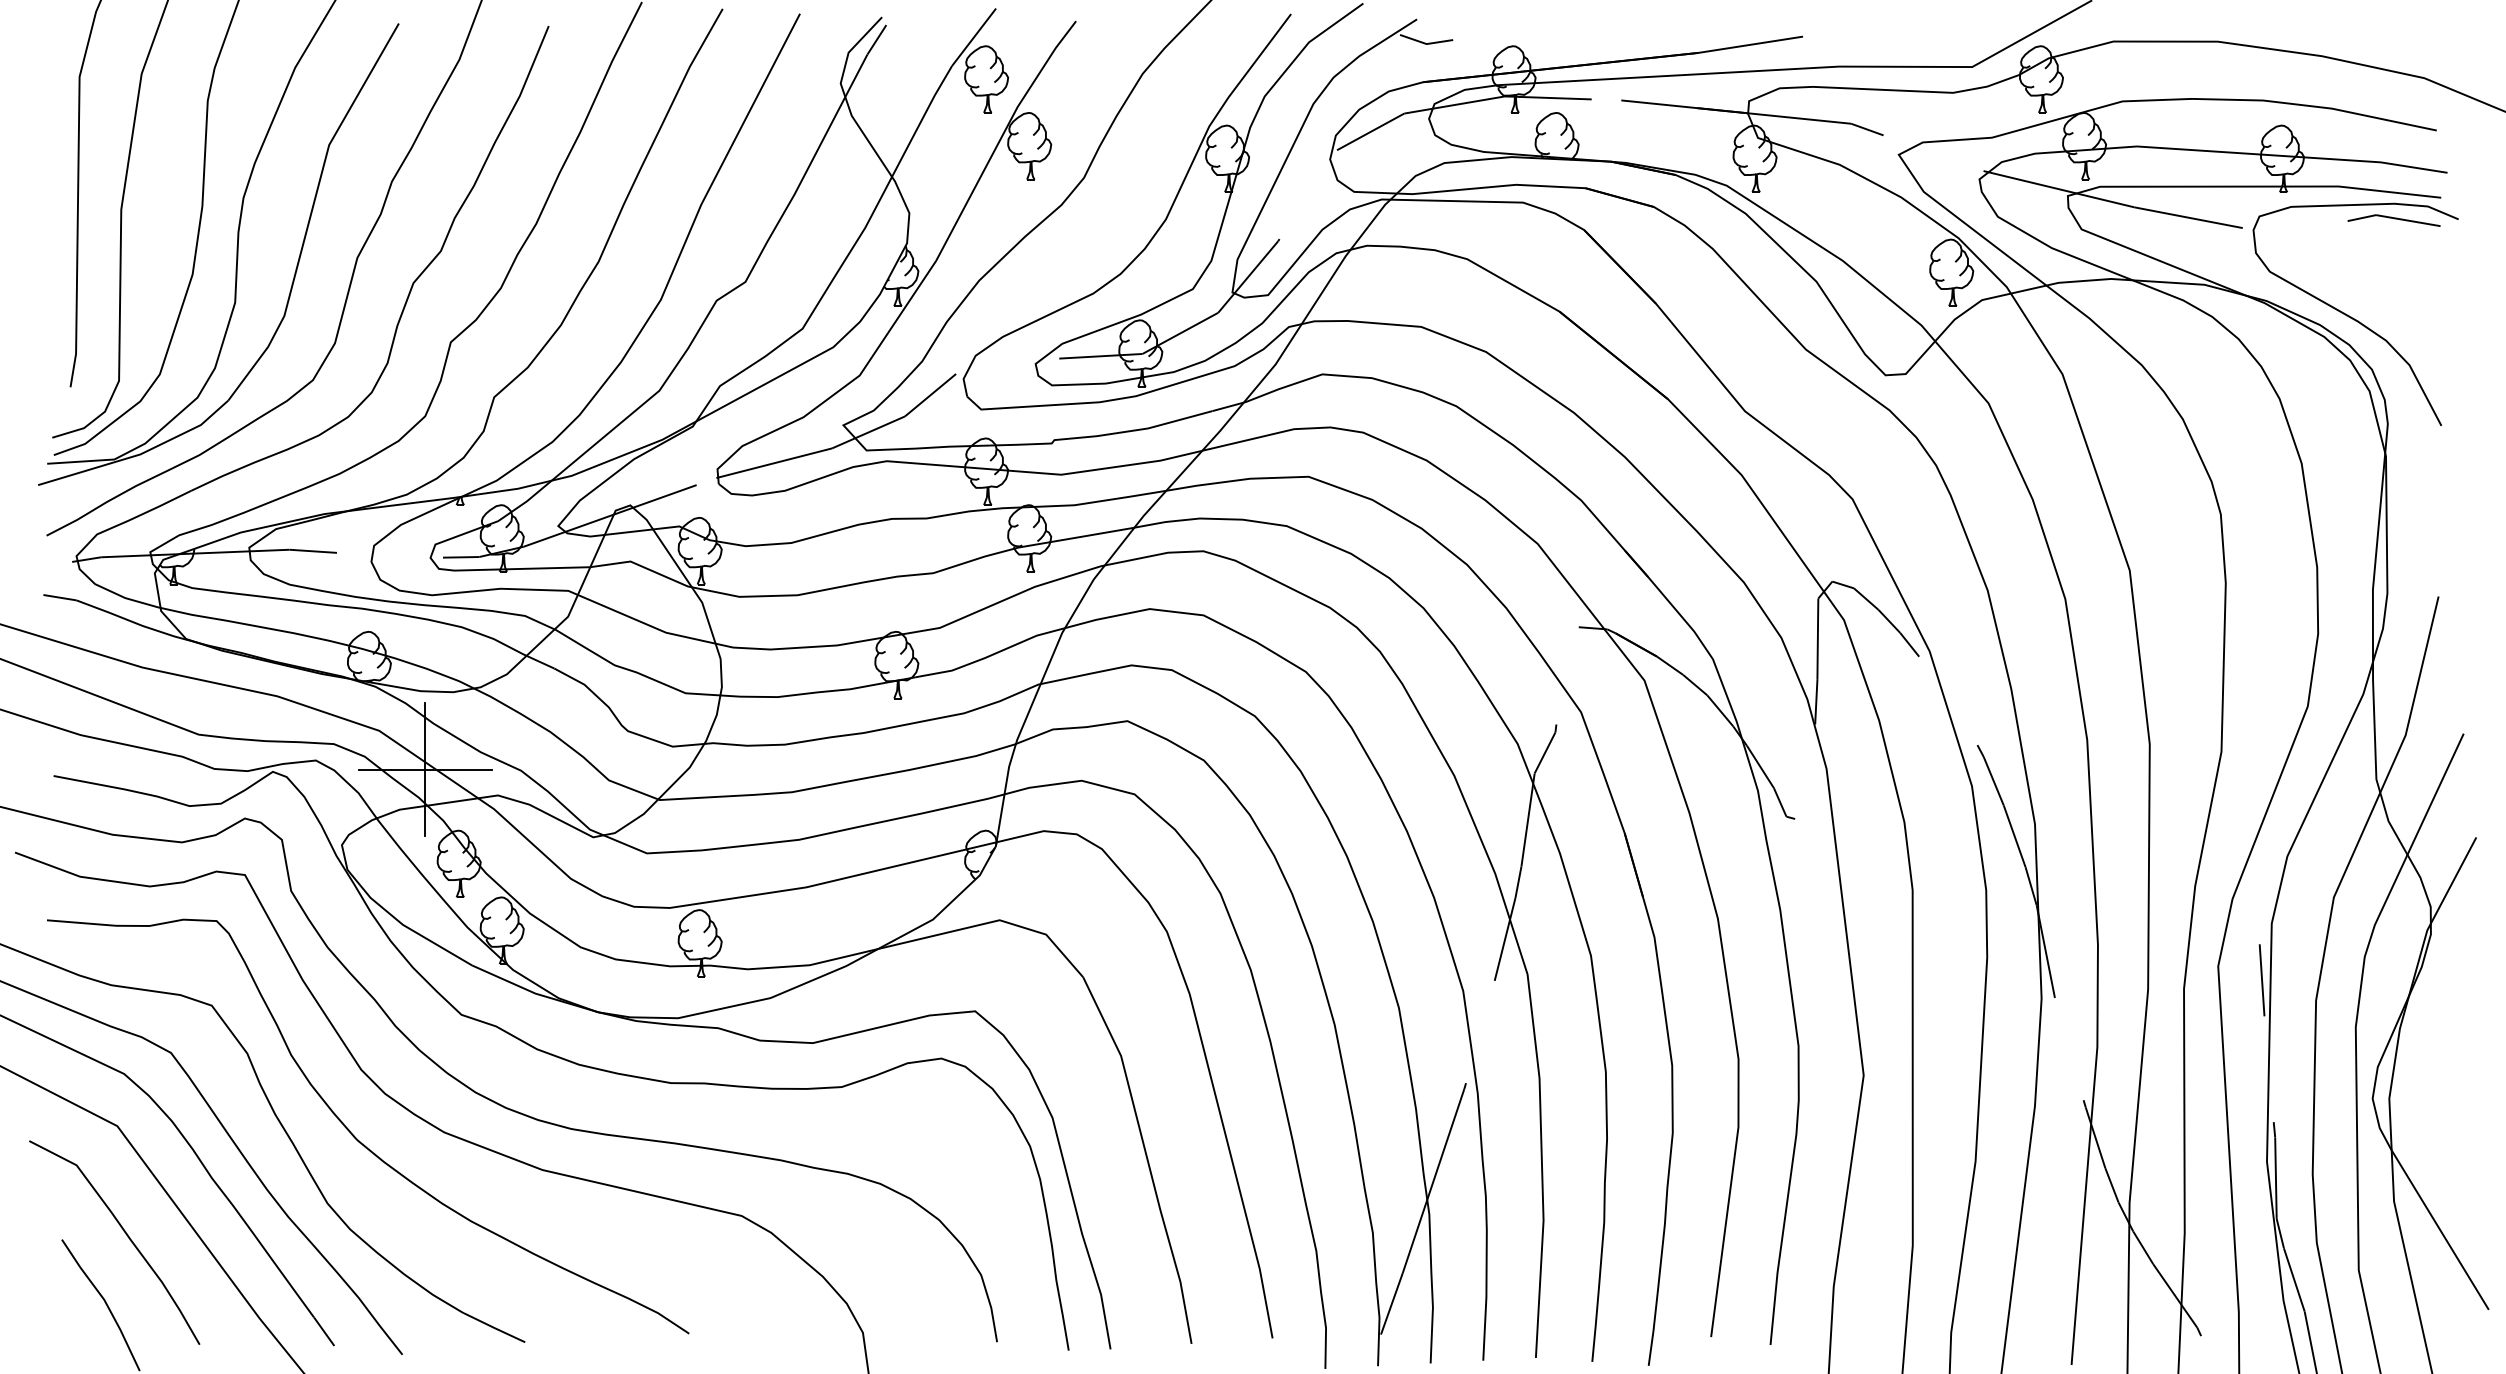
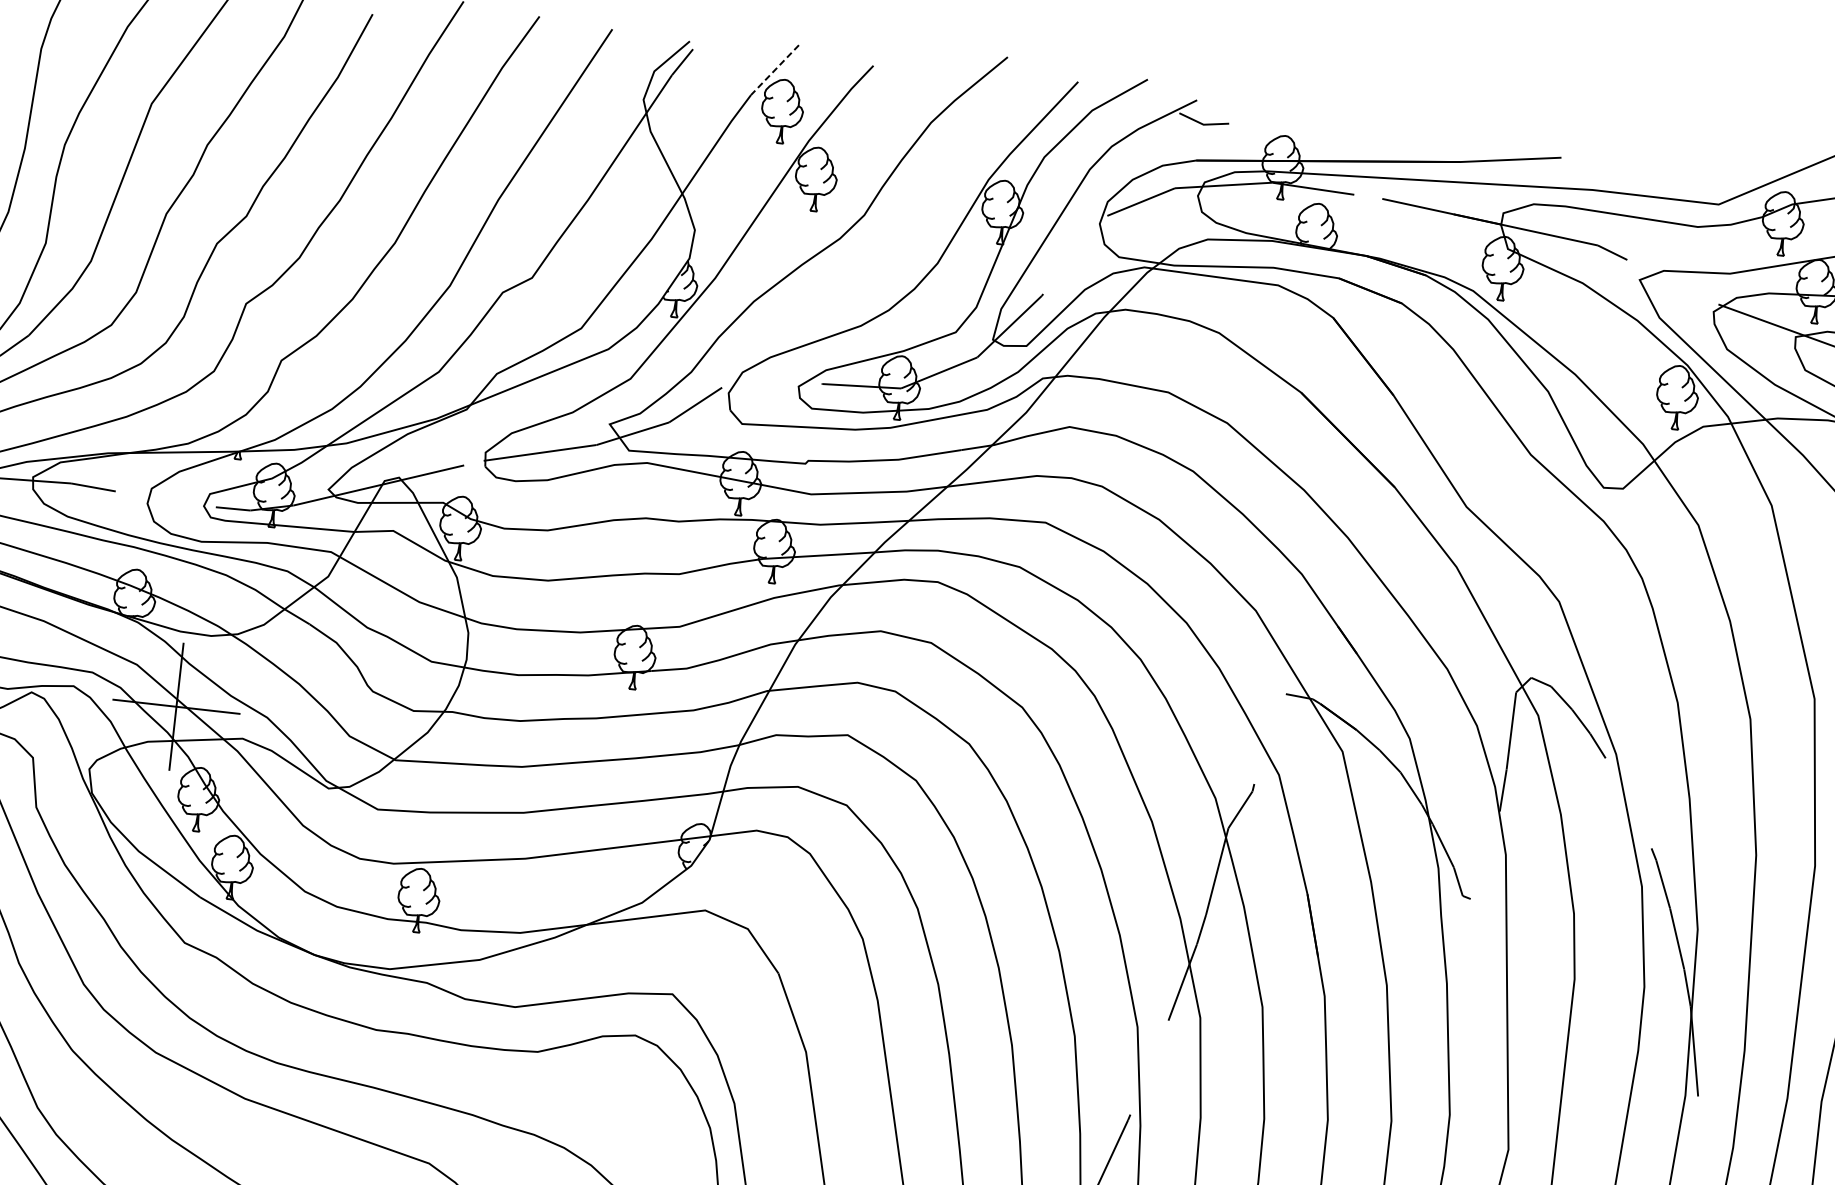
line: (973, 37) -> (774, 70), solid -> dashed

